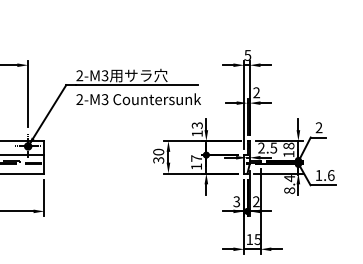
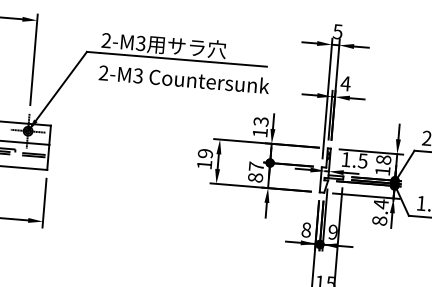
text: (256, 92) -> (345, 83), 2 -> 4
text: (261, 147) -> (346, 158), 2.5 -> 1.5
text: (158, 155) -> (204, 158), 30 -> 19
text: (196, 166) -> (255, 177), 17 -> 87
text: (236, 201) -> (306, 229), 3 -> 8
text: (256, 202) -> (333, 233), 2 -> 9

